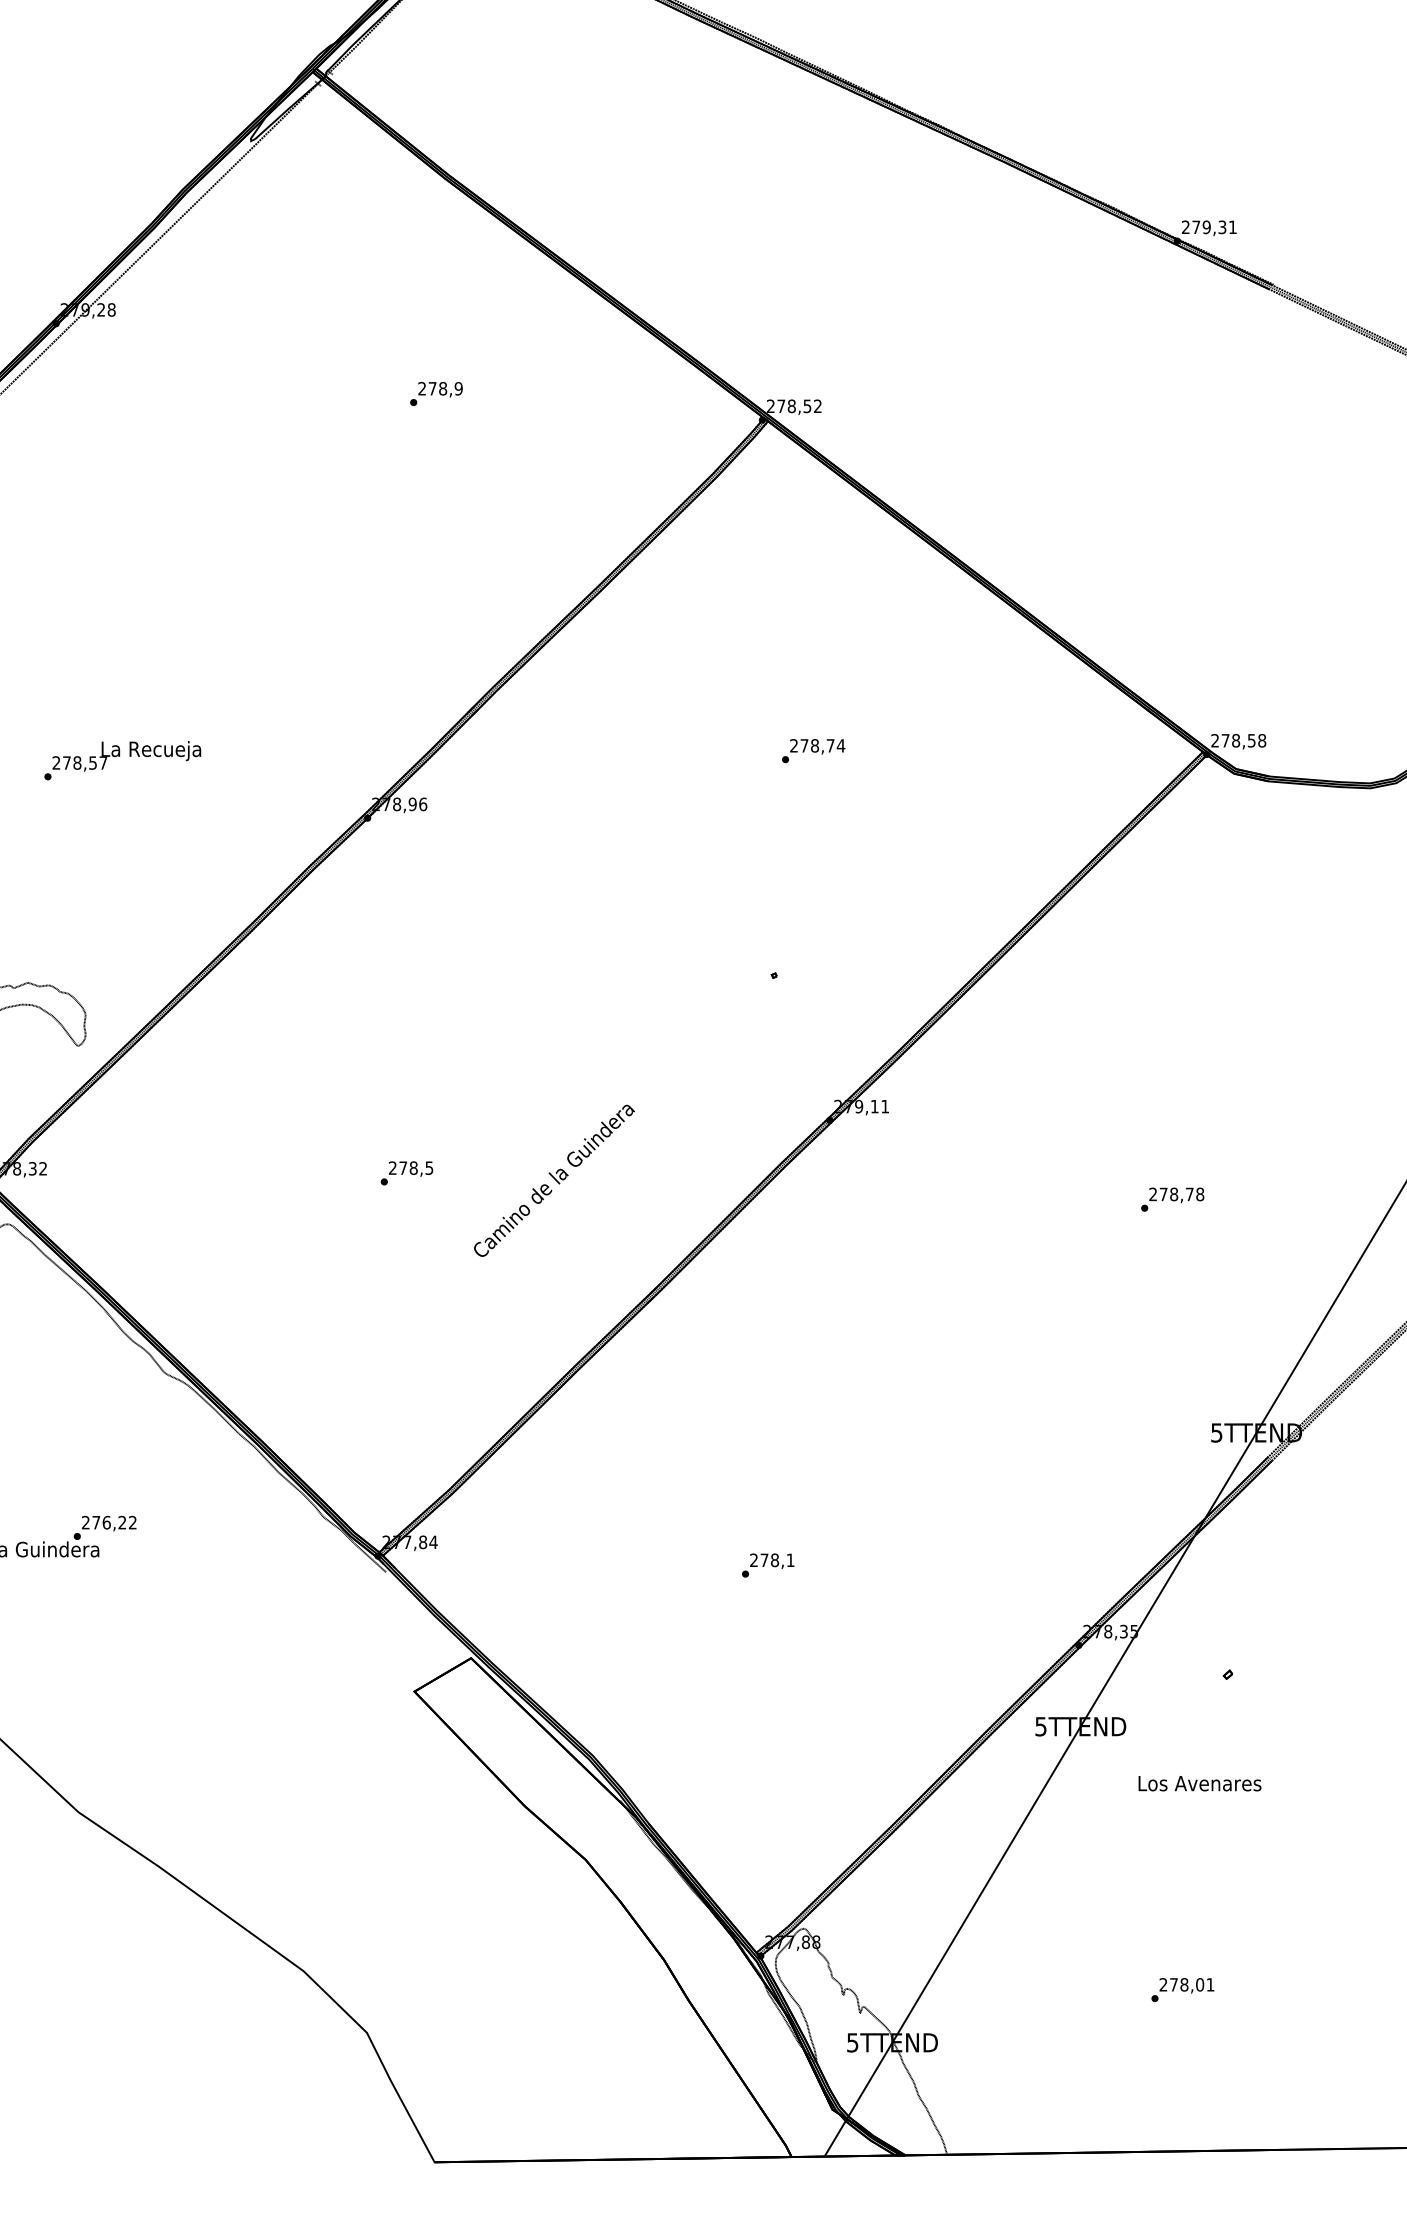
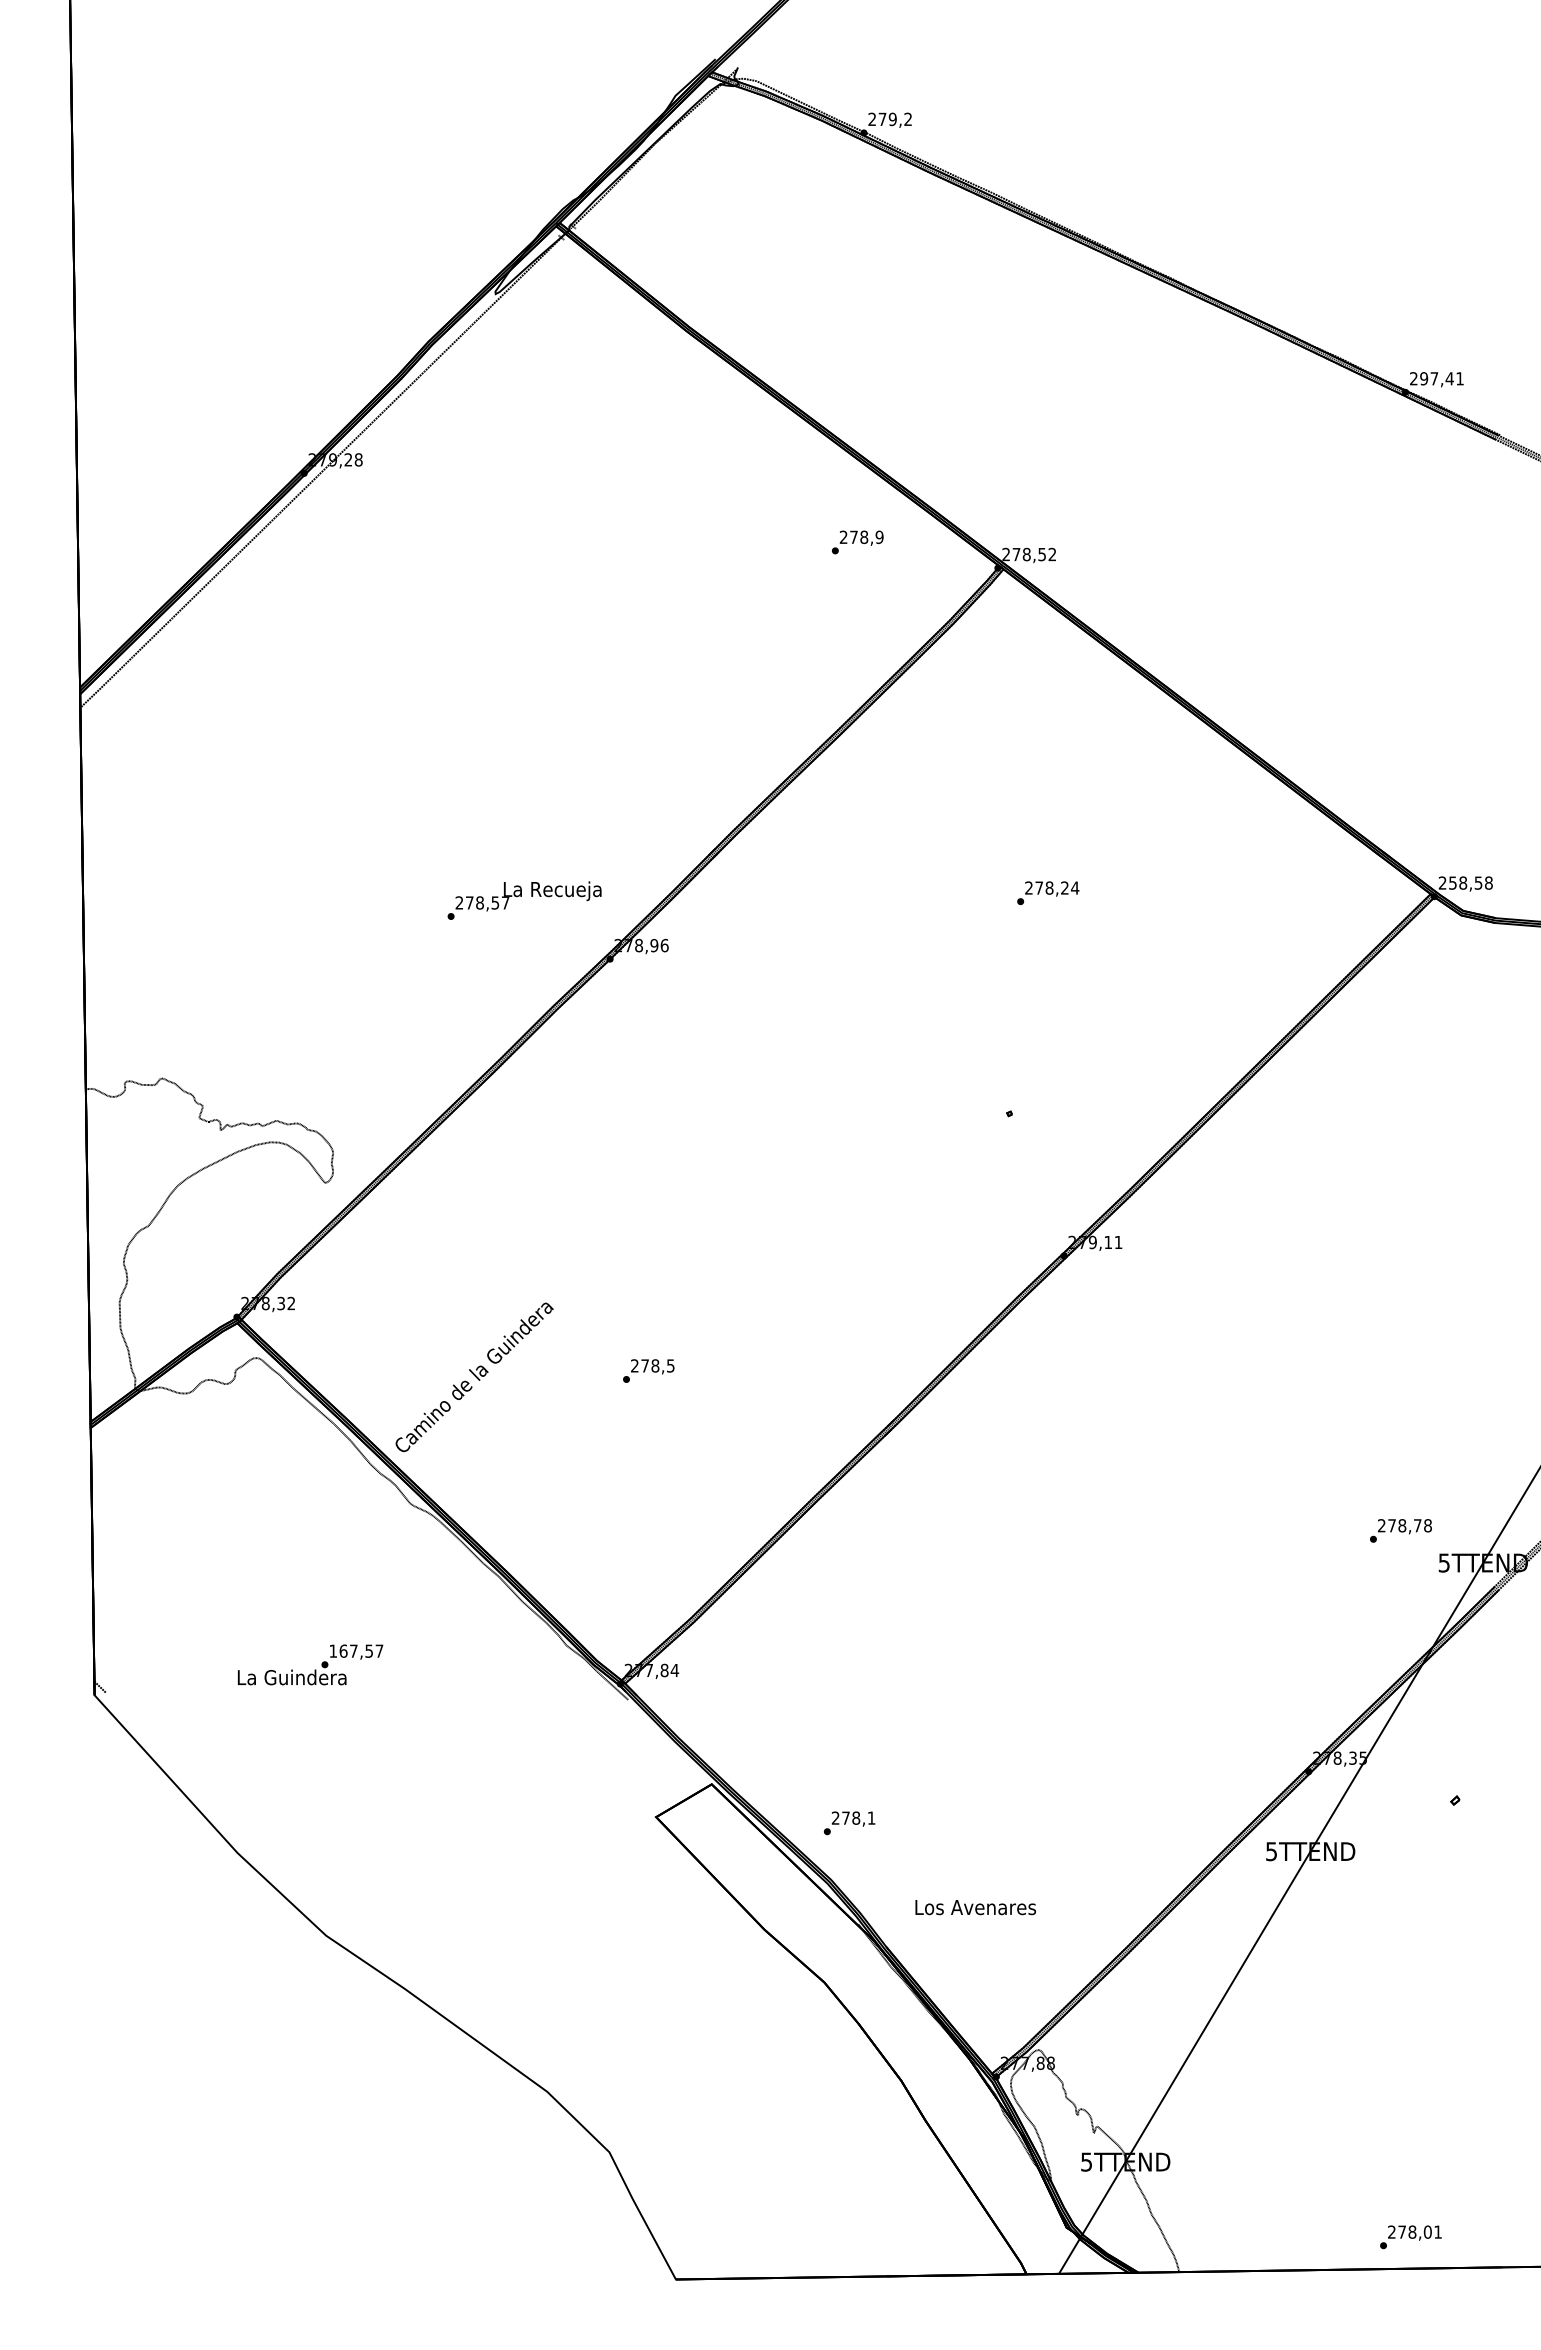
text: (1208, 227) -> (1436, 378), 279,31 -> 297,41
text: (436, 394) -> (857, 542), moved
text: (1225, 740) -> (1452, 882), 278,58 -> 258,58
text: (830, 745) -> (1064, 887), 278,74 -> 278,24
text: (122, 760) -> (524, 900), moved
text: (406, 1172) -> (648, 1370), moved
text: (554, 1180) -> (474, 1377), moved
text: (1172, 1199) -> (1400, 1530), moved
text: (109, 1521) -> (356, 1650), 276,22 -> 167,57
text: (768, 1565) -> (849, 1823), moved
text: (1199, 1783) -> (975, 1907), moved
text: (1182, 1990) -> (1410, 2237), moved

